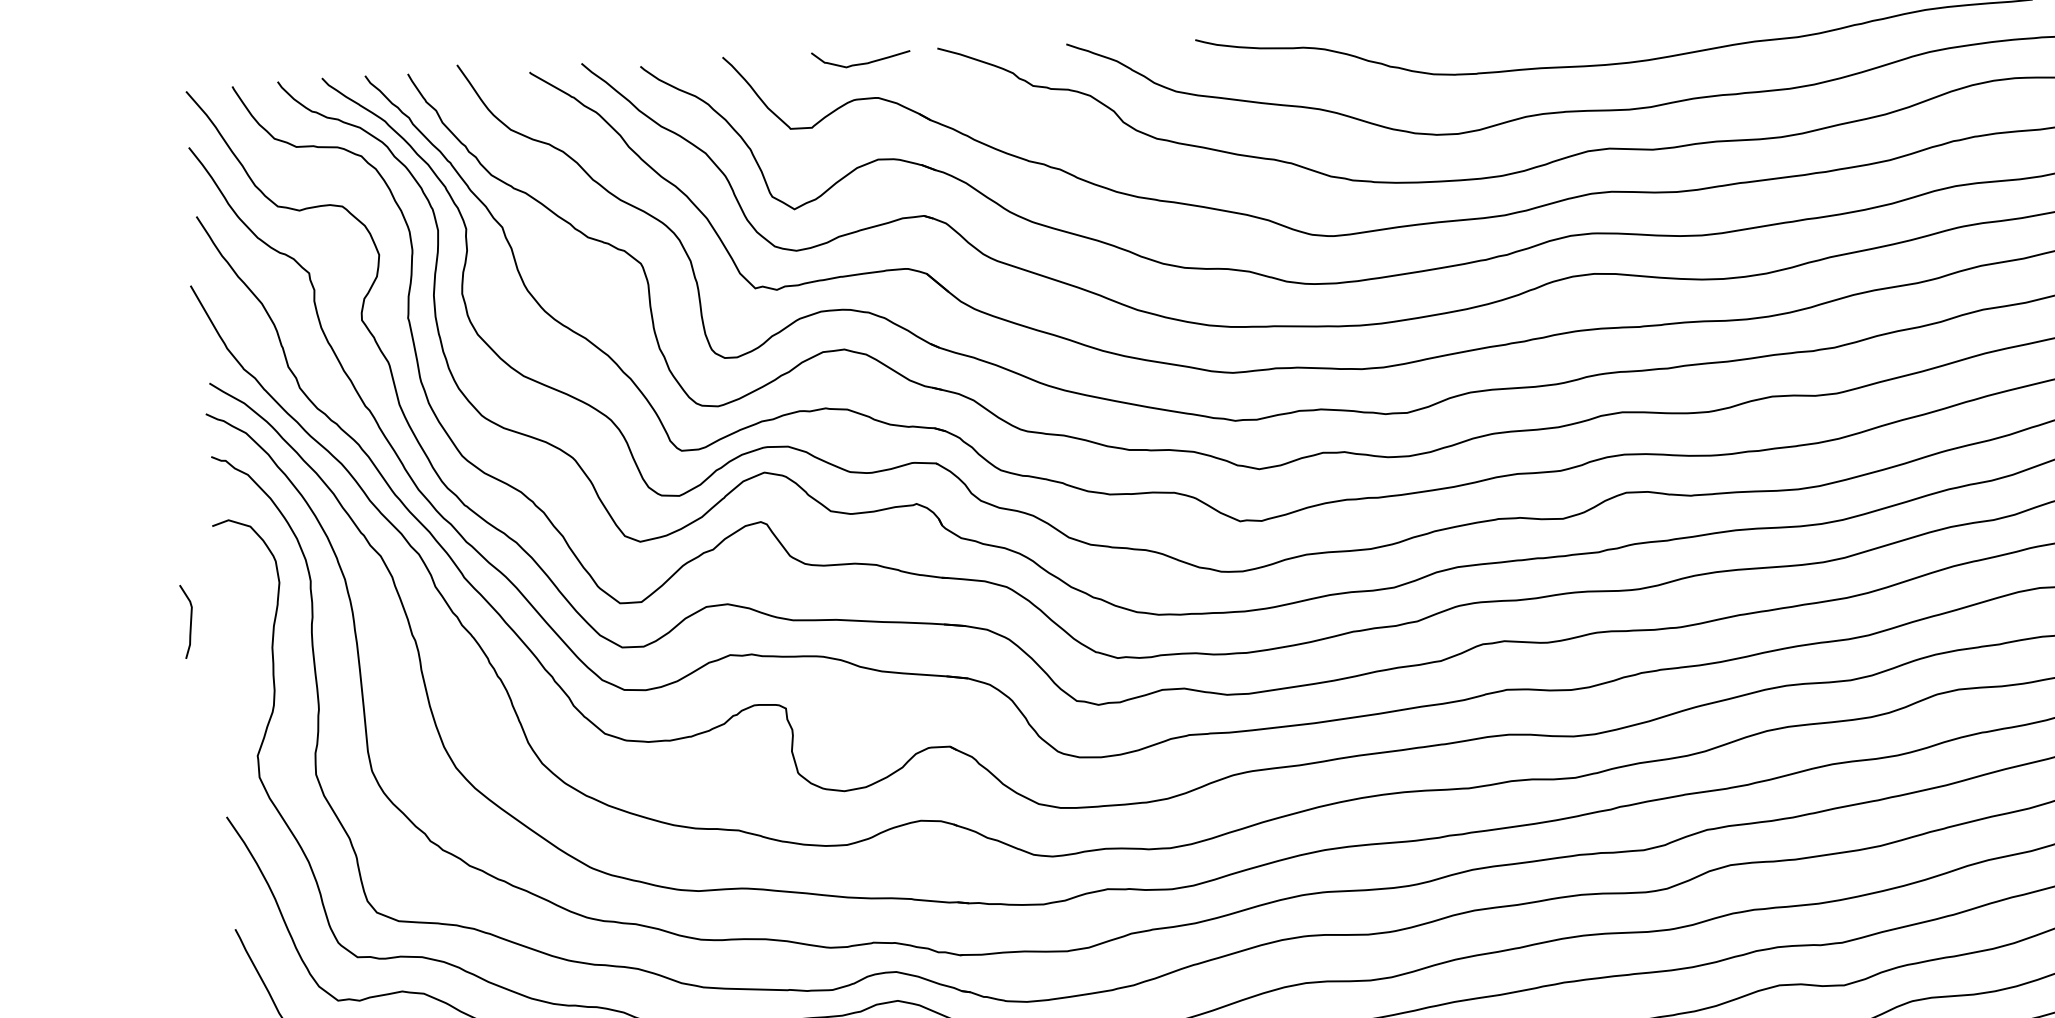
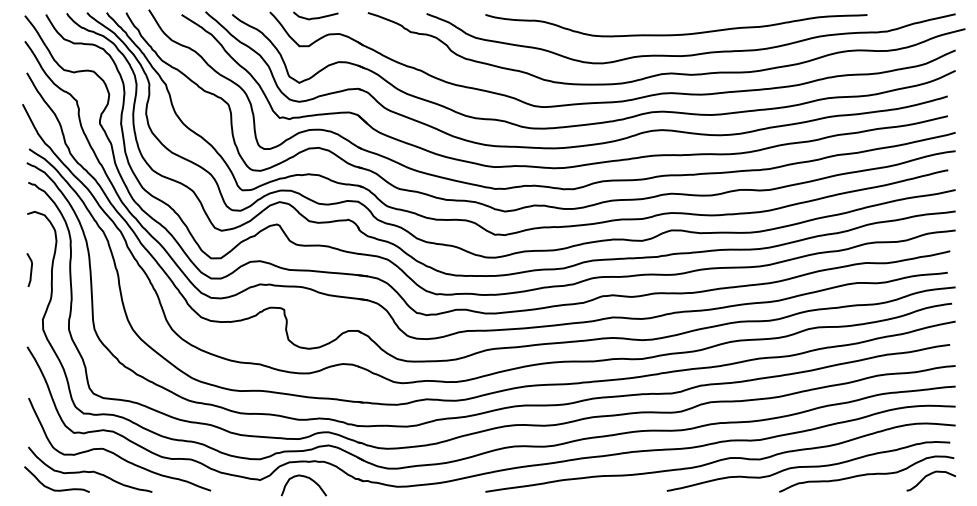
curve: (860, 62) -> (315, 17), moved
curve: (188, 620) -> (30, 269), moved

